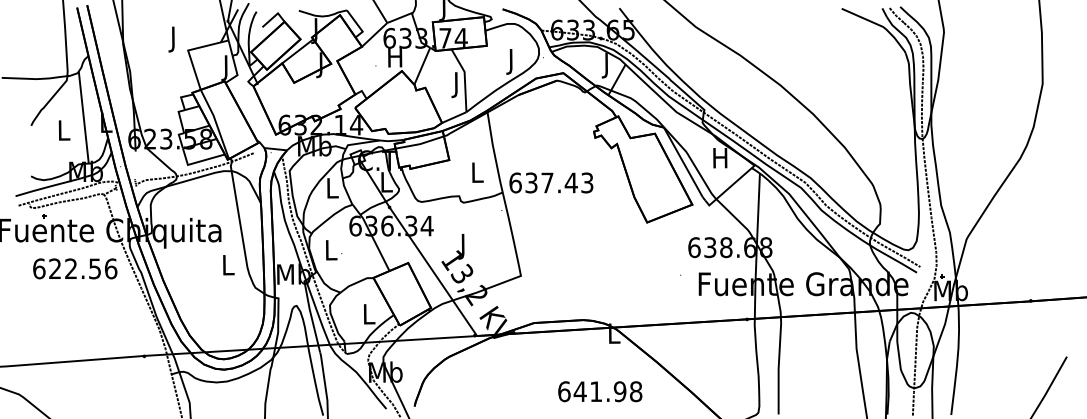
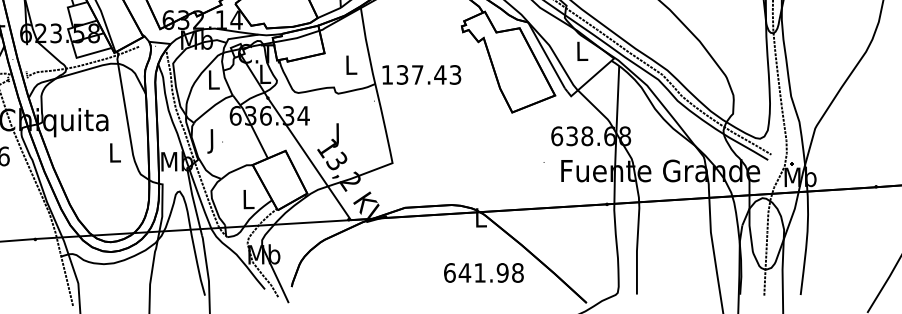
text: (720, 158) -> (581, 51), H -> L
text: (515, 182) -> (387, 74), 637.43 -> 137.43
text: (331, 252) -> (212, 140), L -> J
text: (600, 391) -> (484, 272), moved

